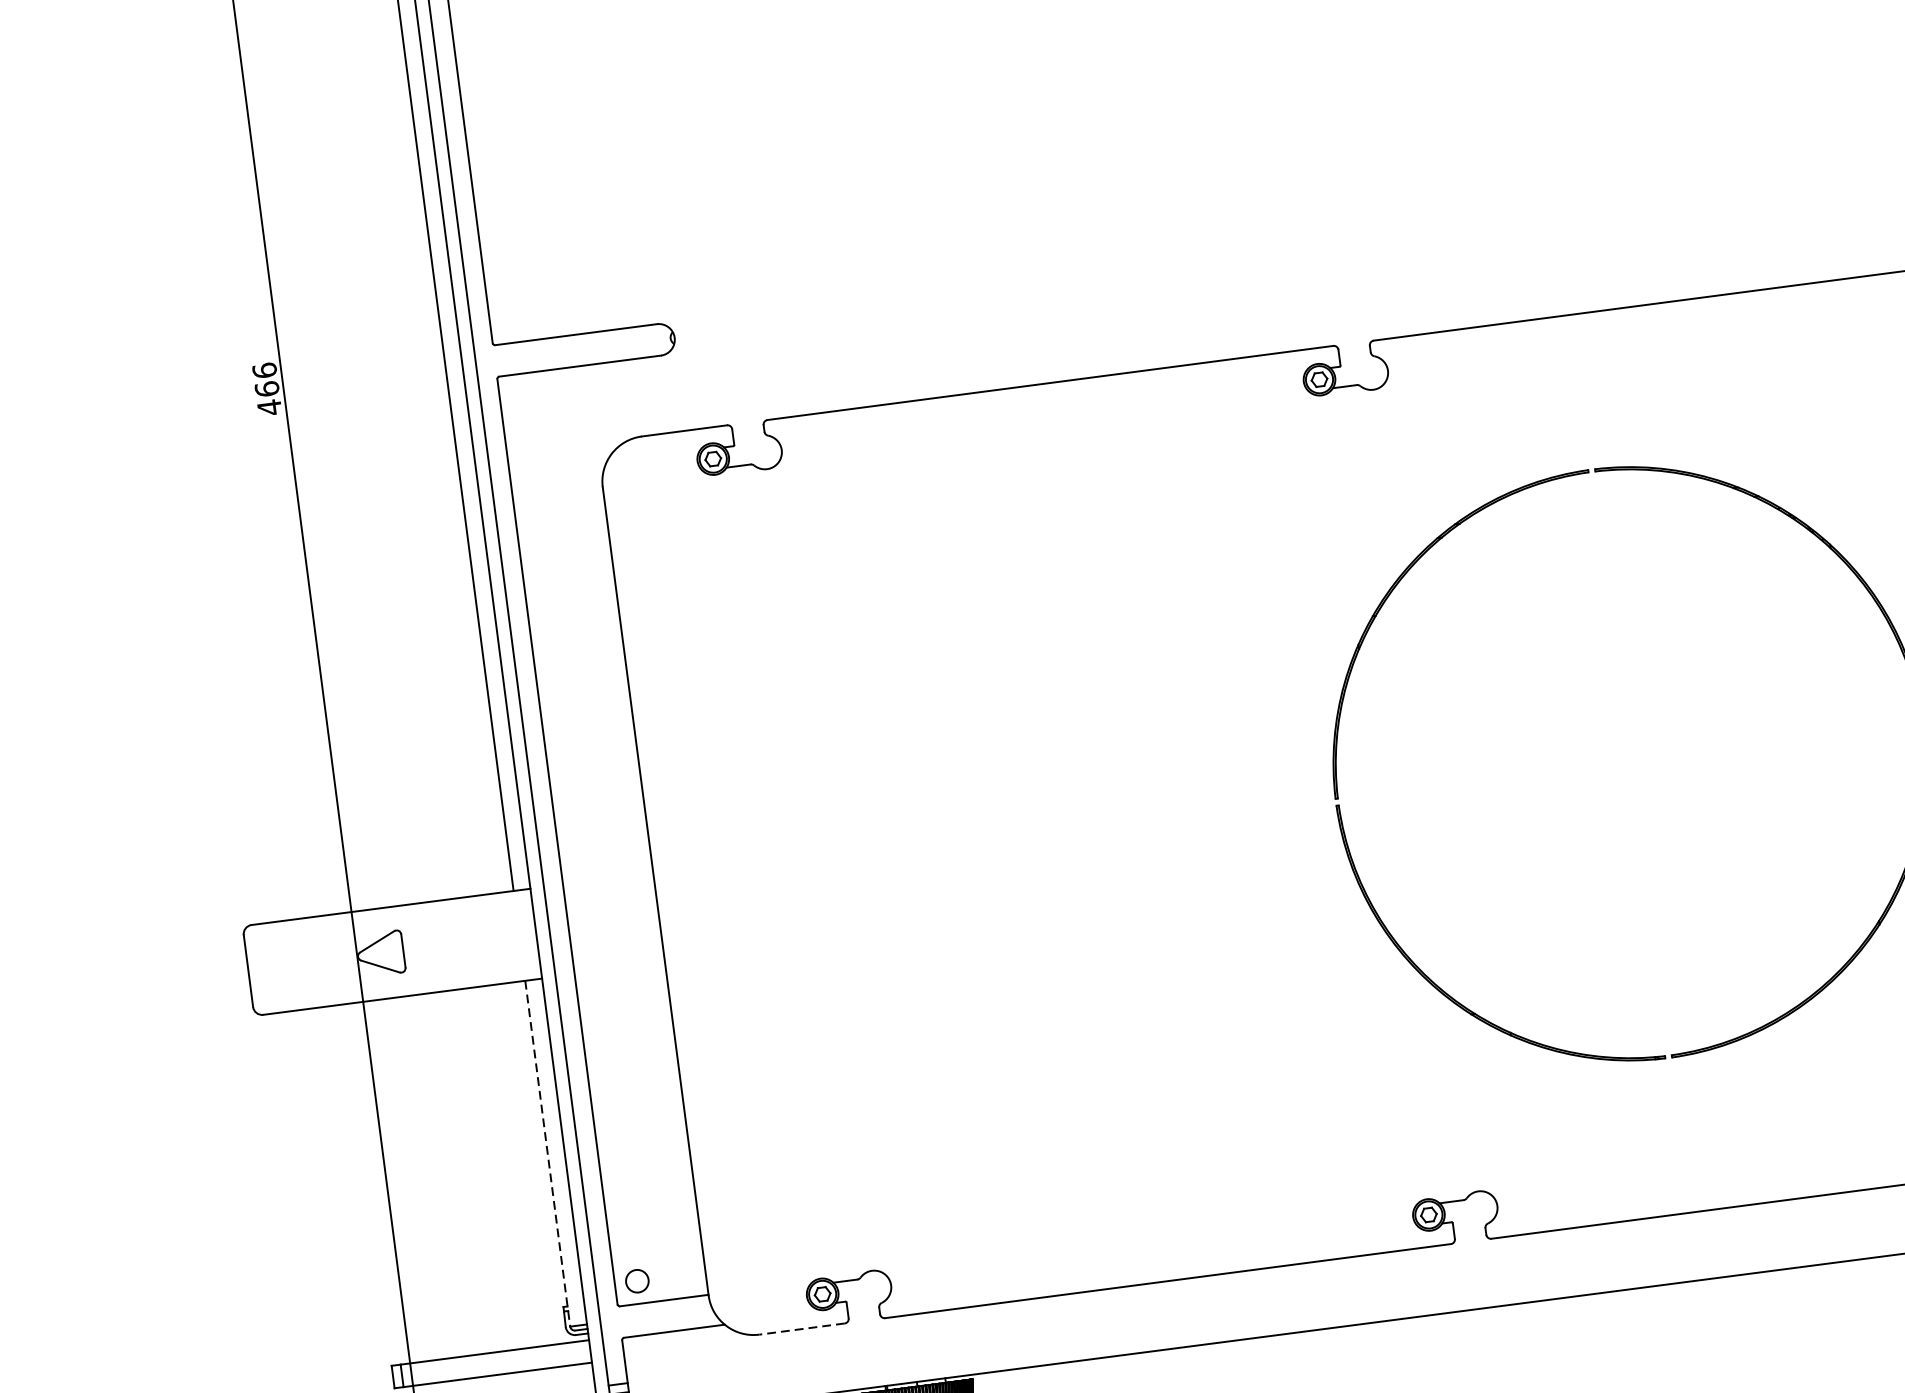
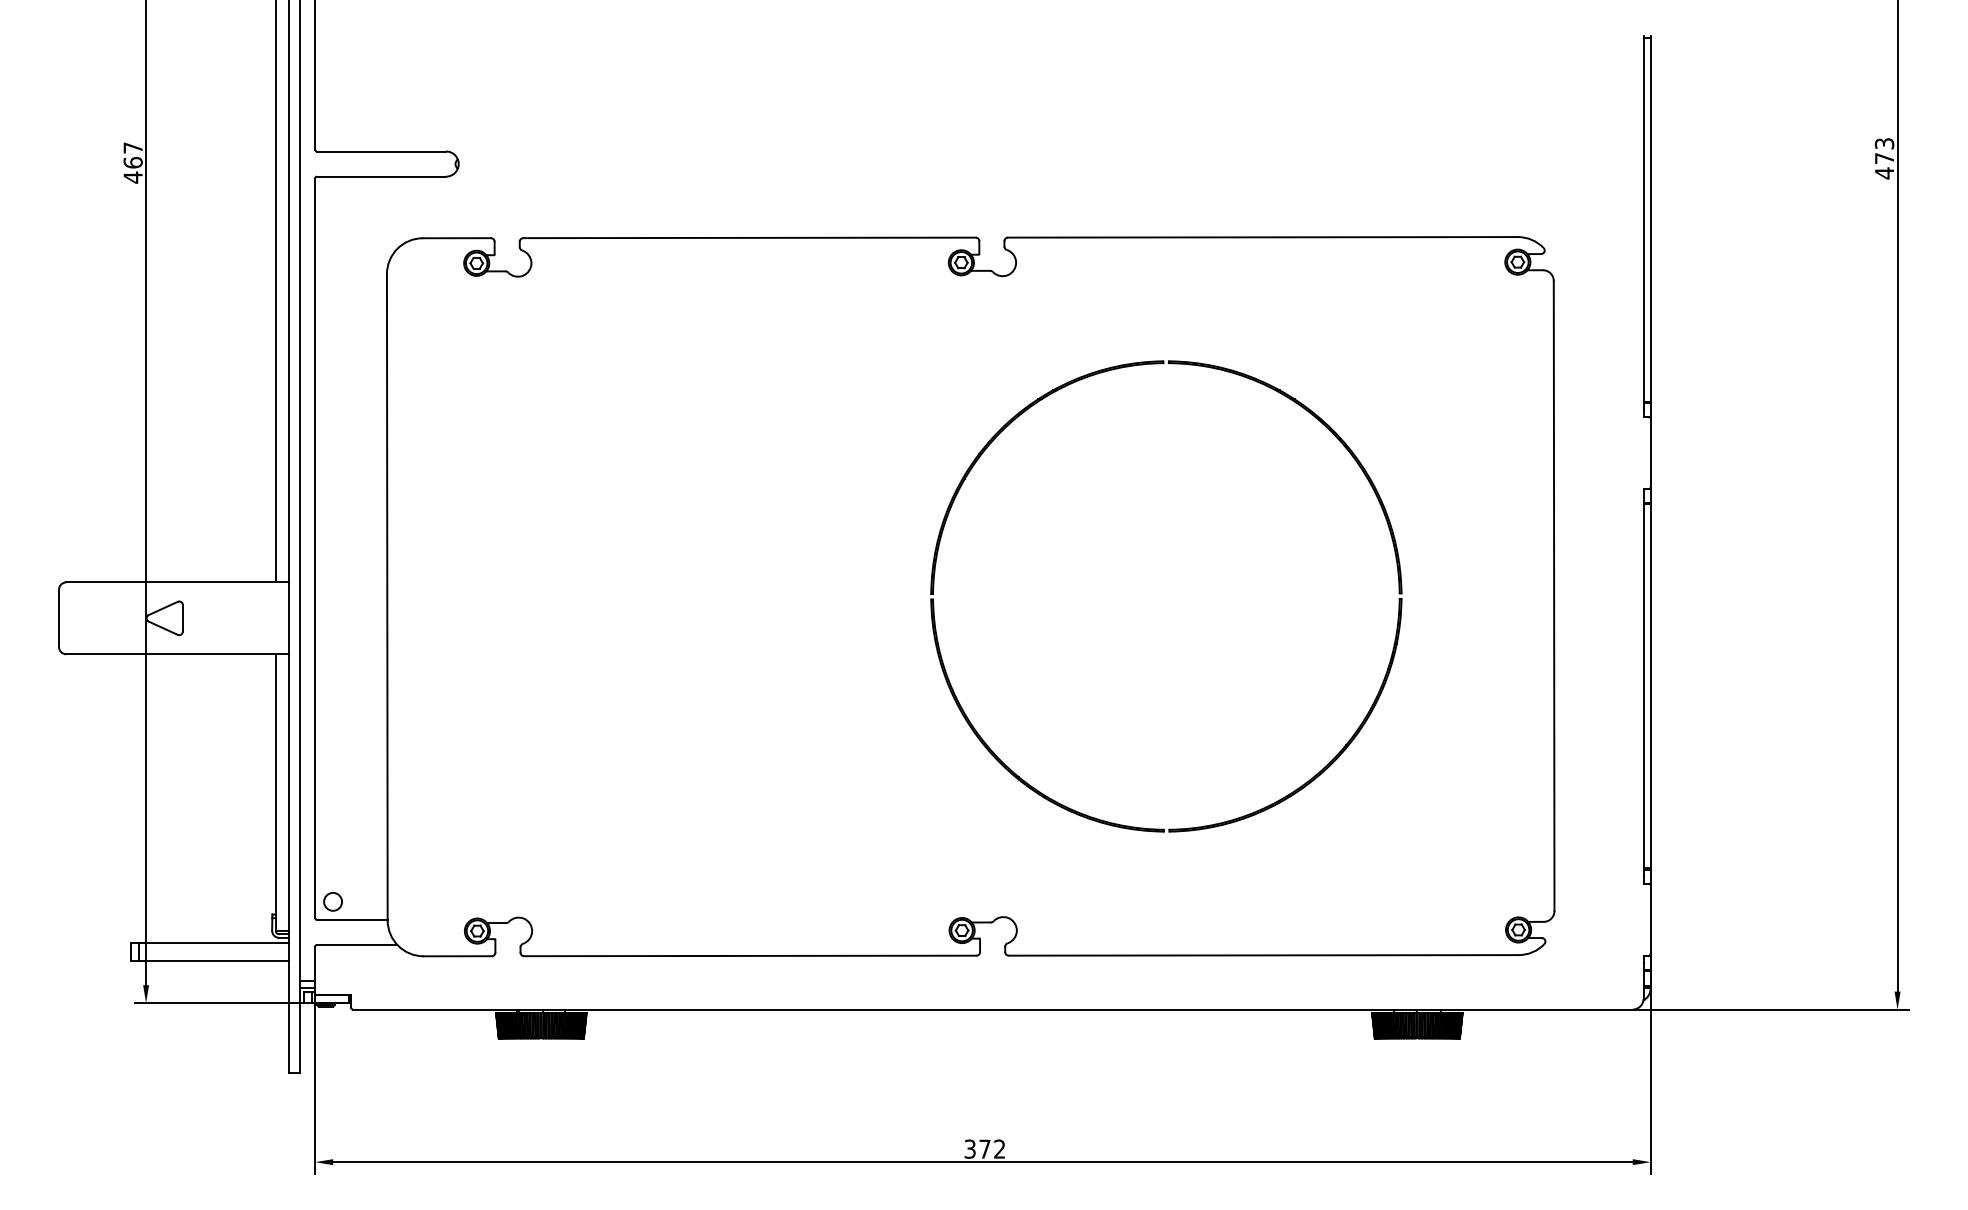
text: (263, 370) -> (132, 147), 466 -> 467
line: (547, 1153) -> (275, 792), dashed -> solid
line: (801, 1329) -> (457, 956), dashed -> solid

